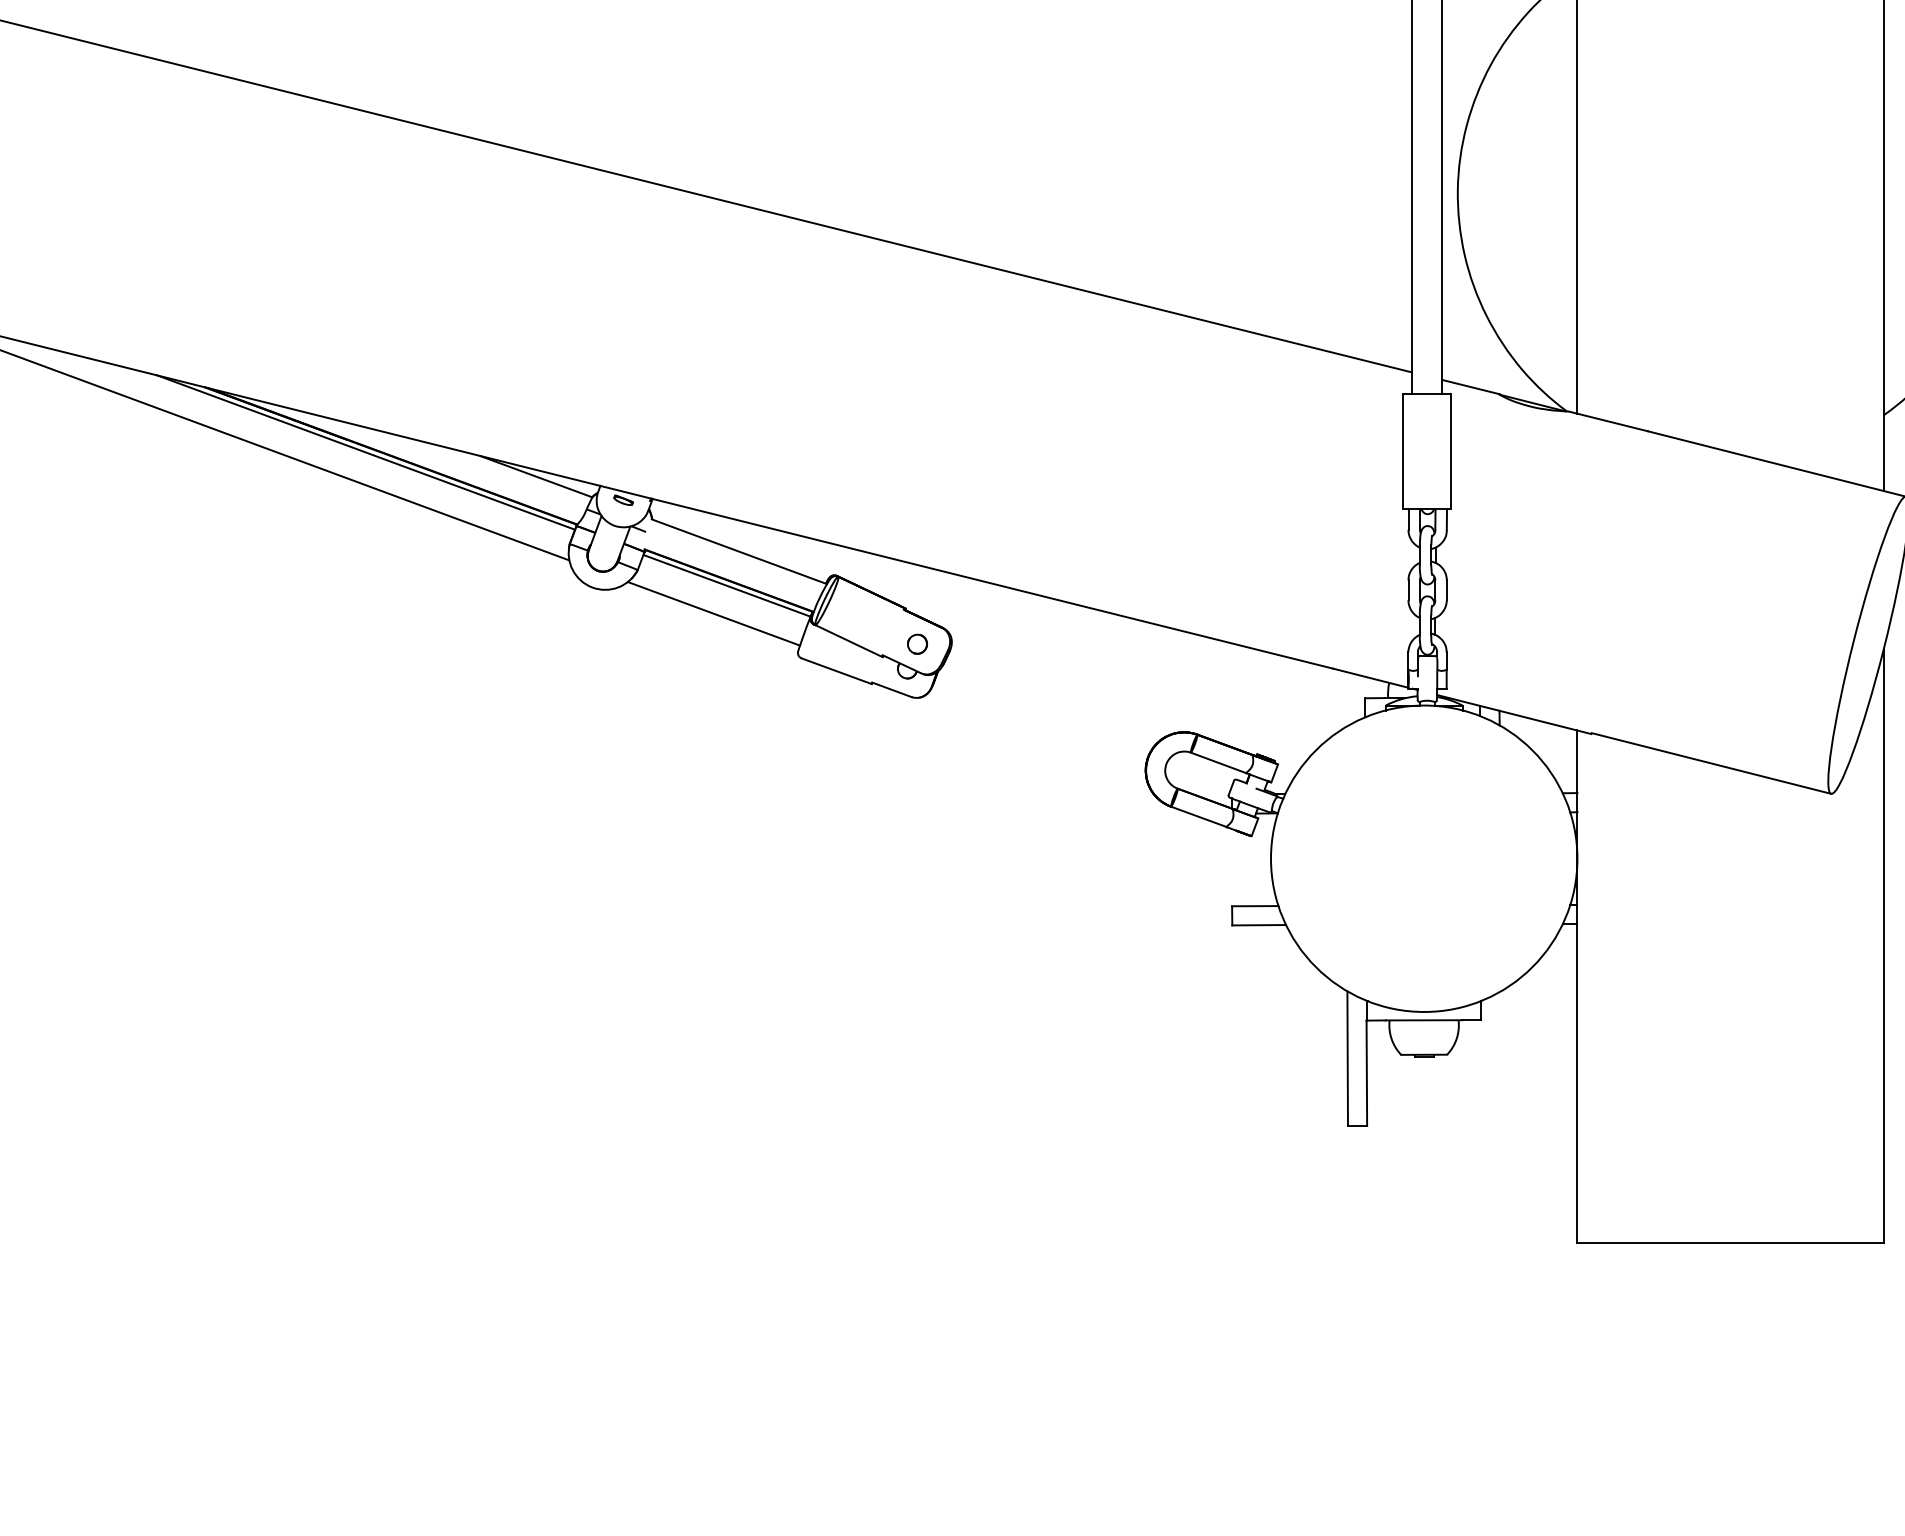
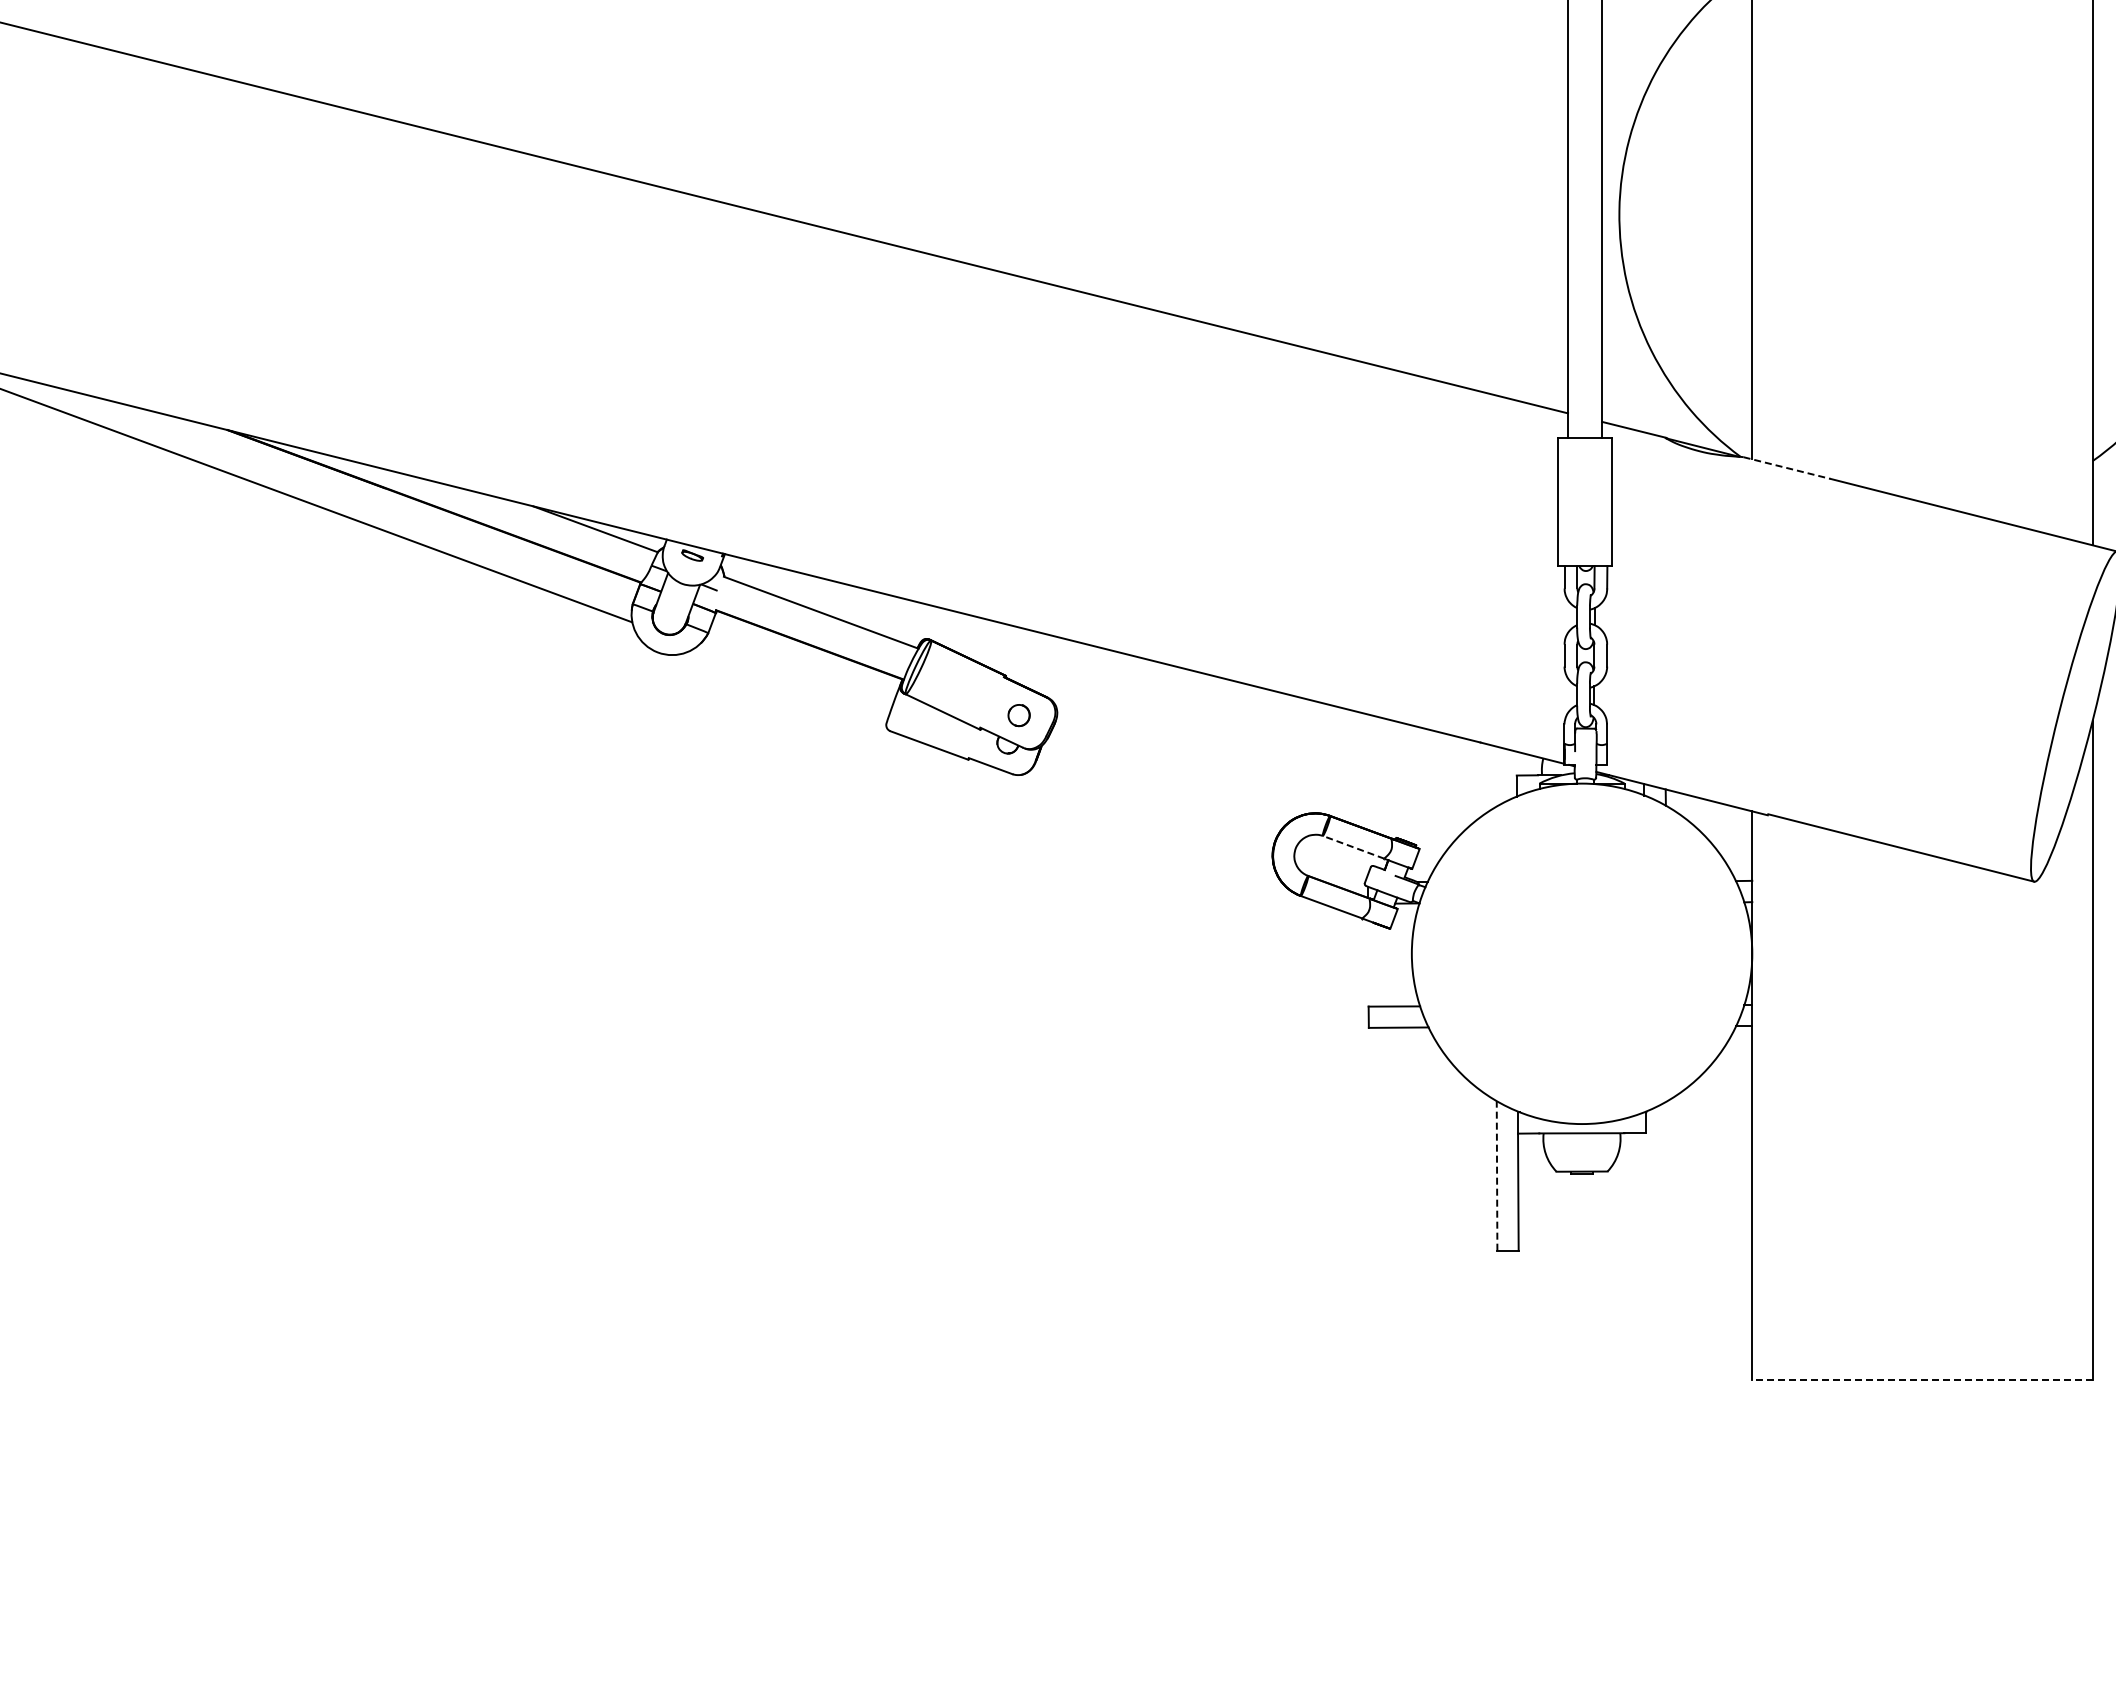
line: (1609, 421) -> (1787, 468), solid -> dashed
line: (366, 452) -> (406, 502), removed
line: (727, 585) -> (807, 650), removed
line: (713, 613) -> (792, 681), removed
line: (1218, 763) -> (1353, 847), solid -> dashed
line: (1348, 1058) -> (1497, 1175), solid -> dashed
line: (1730, 1242) -> (1922, 1380), solid -> dashed

